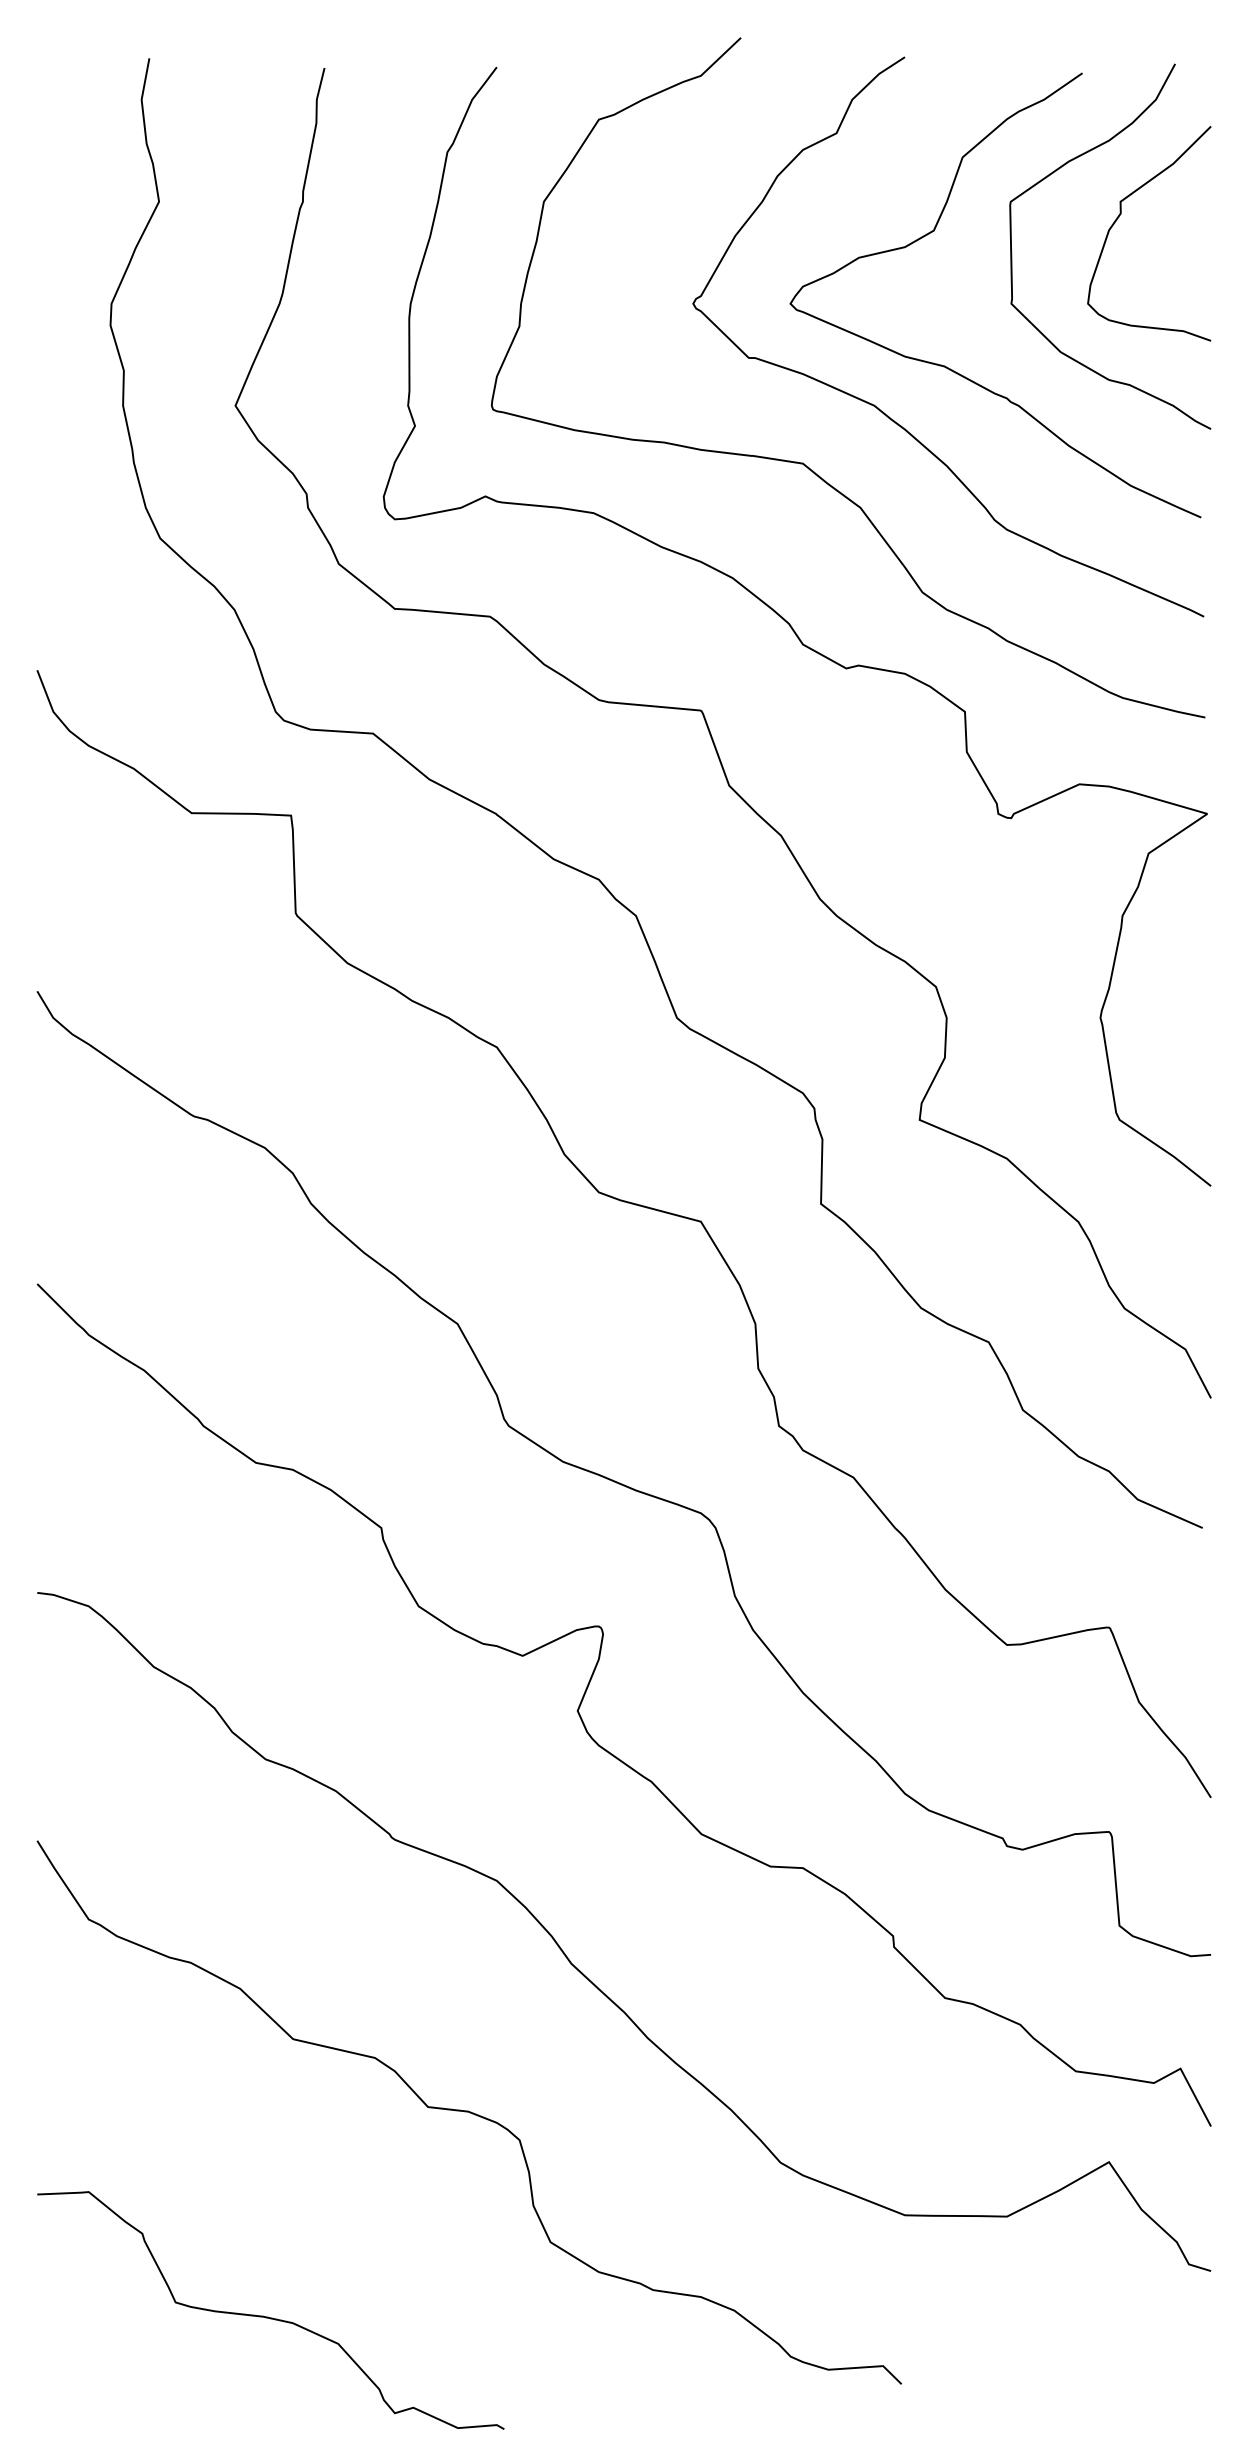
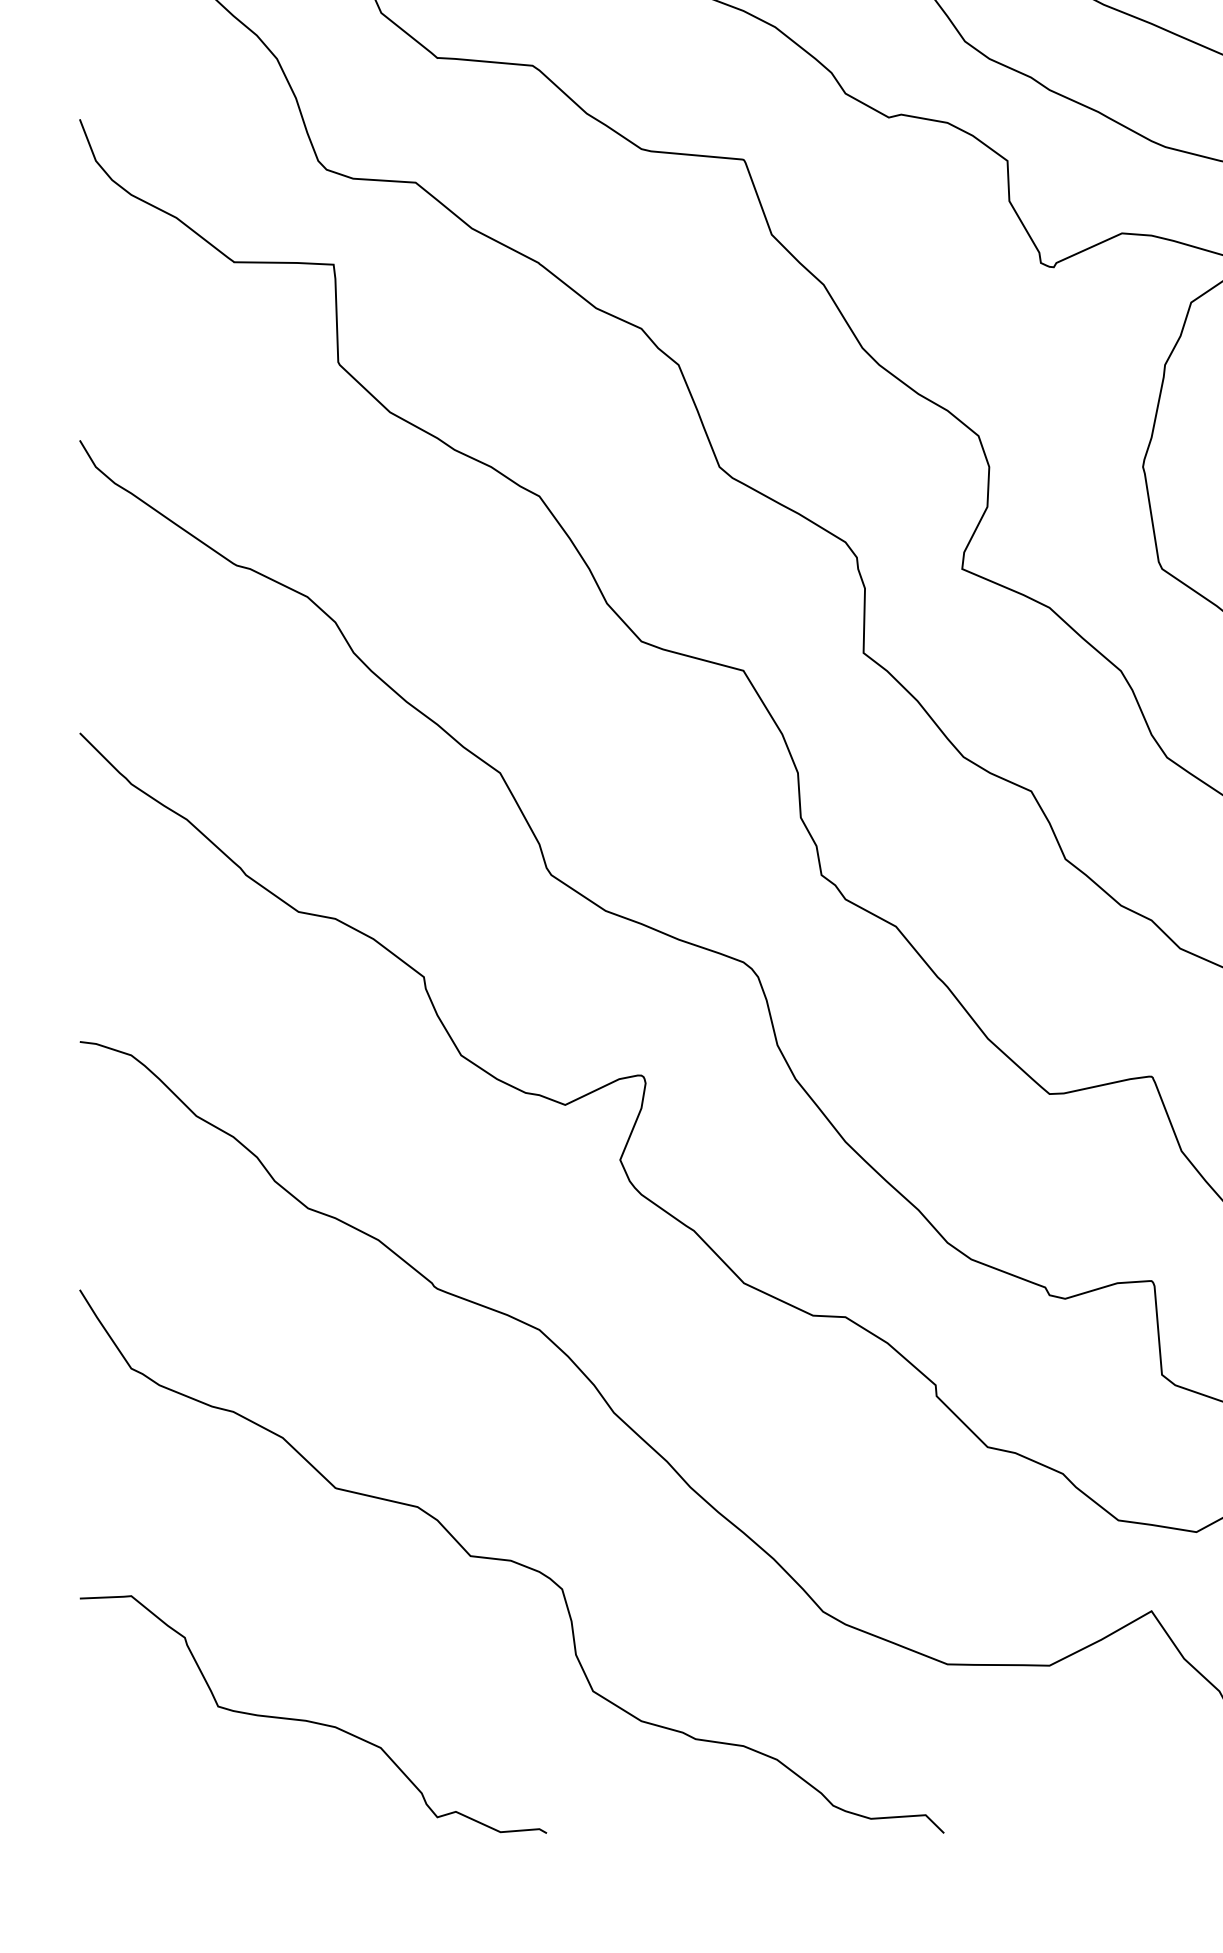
curve: (268, 2316) -> (311, 1720), moved

